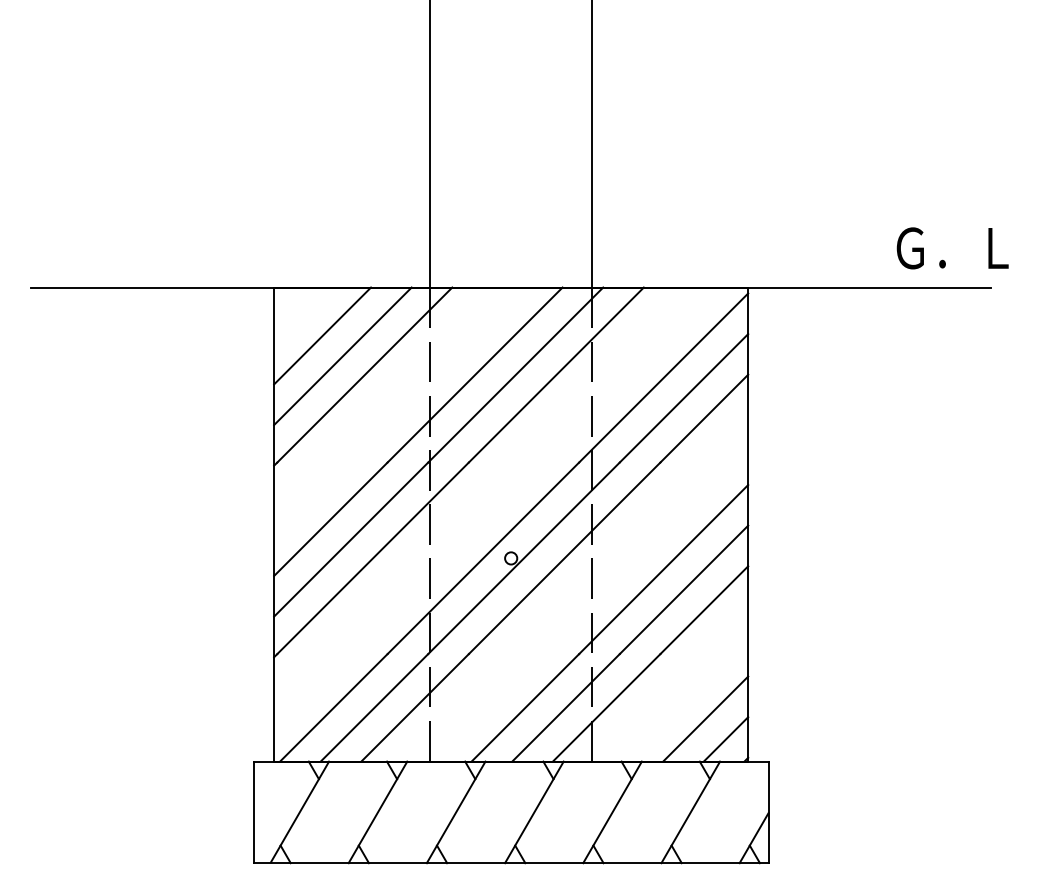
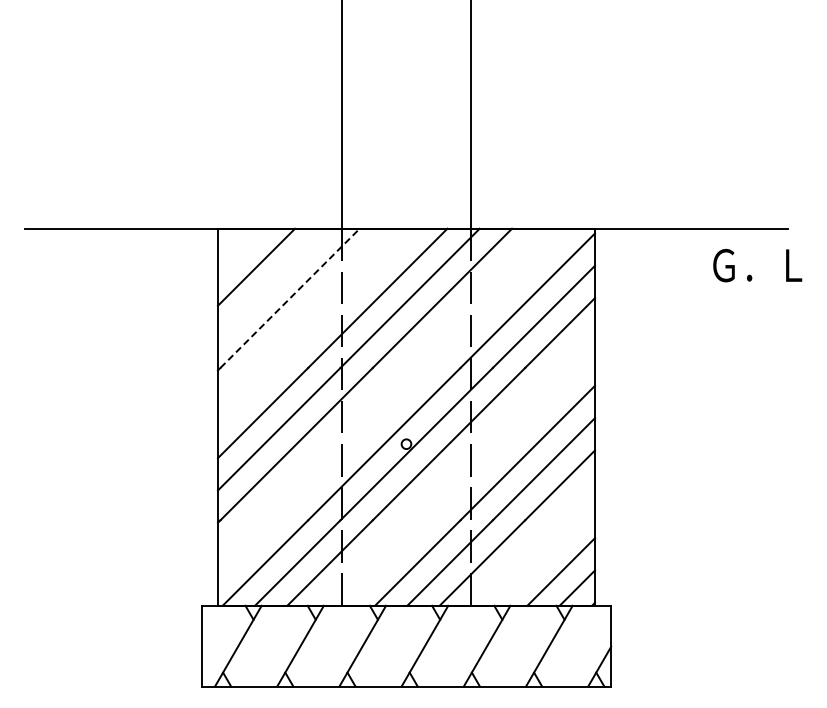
text: (952, 248) -> (757, 265), moved
line: (342, 356) -> (272, 283), removed
line: (365, 375) -> (290, 298), solid -> dashed

